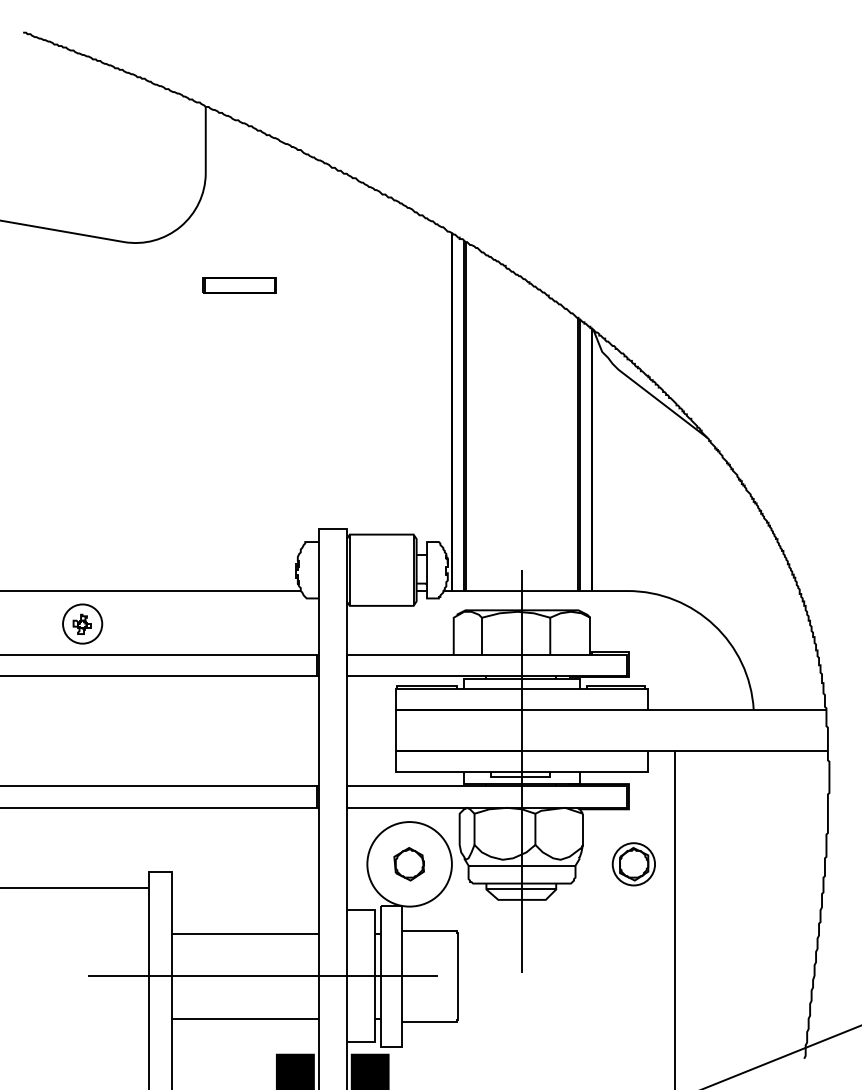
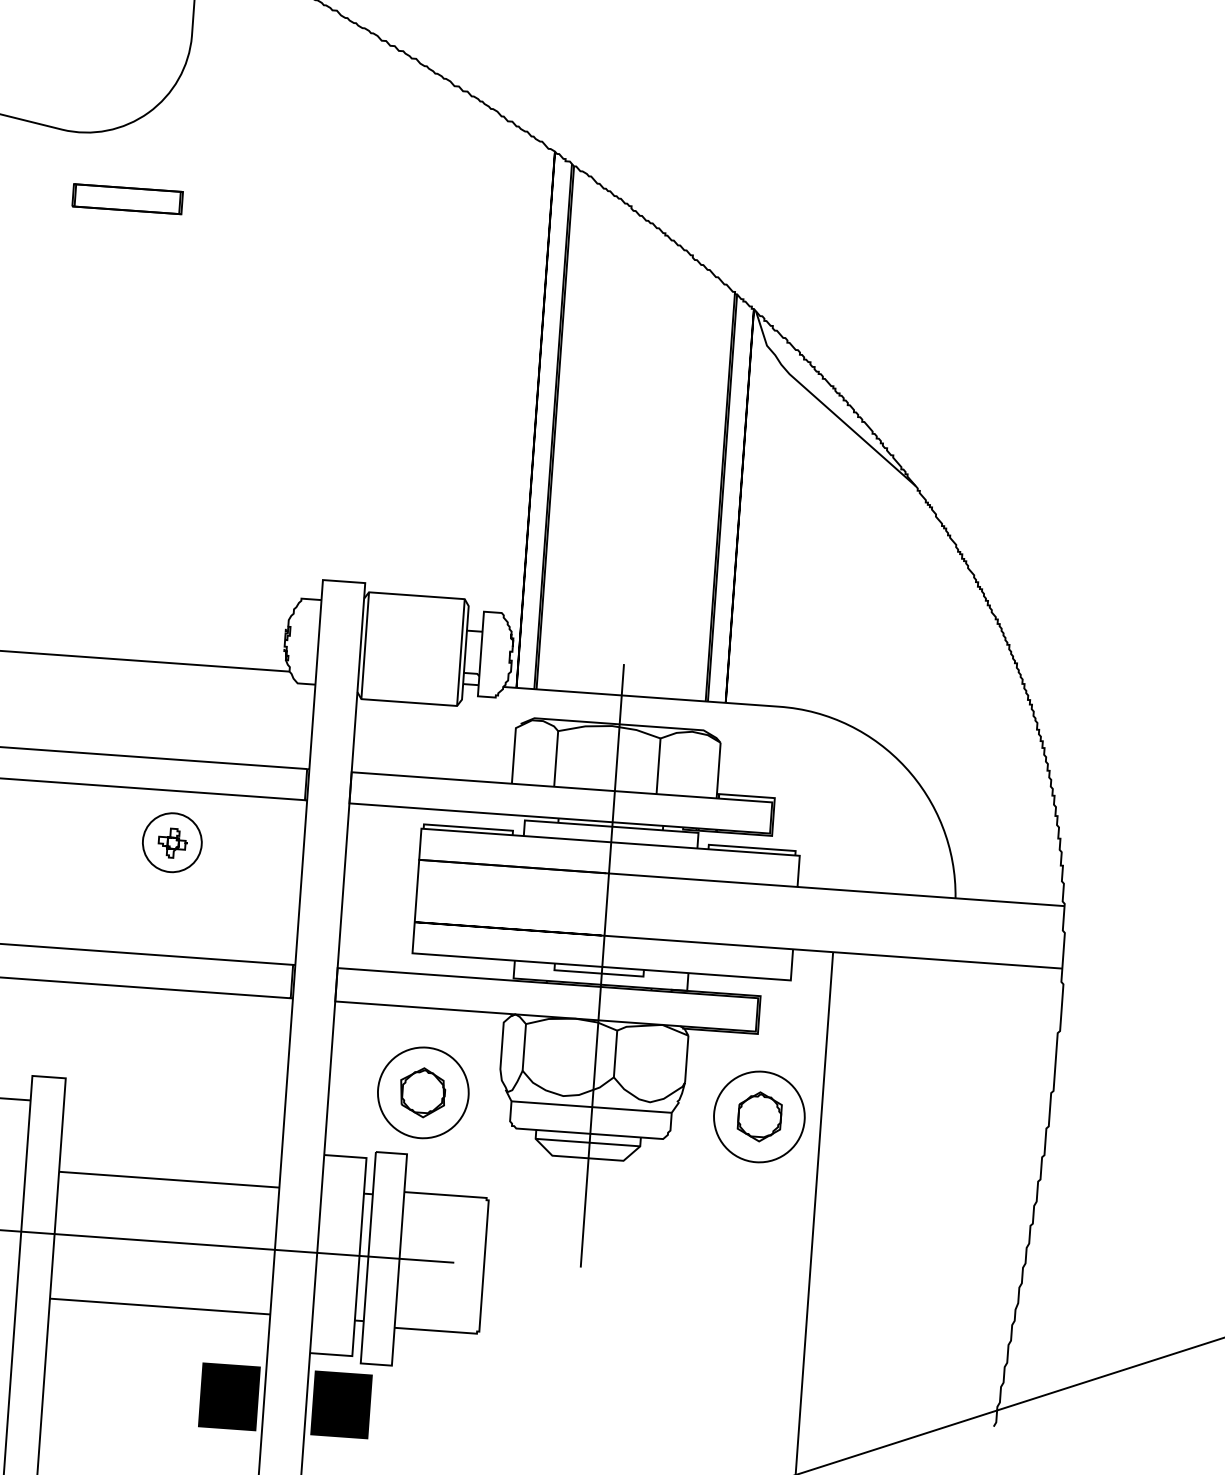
part: (239, 285) -> (127, 199), moved
part: (230, 709) -> (171, 841), added
circle: (409, 864) -> (423, 1093), size x0.71
circle: (633, 864) -> (758, 1117), size x1.43

